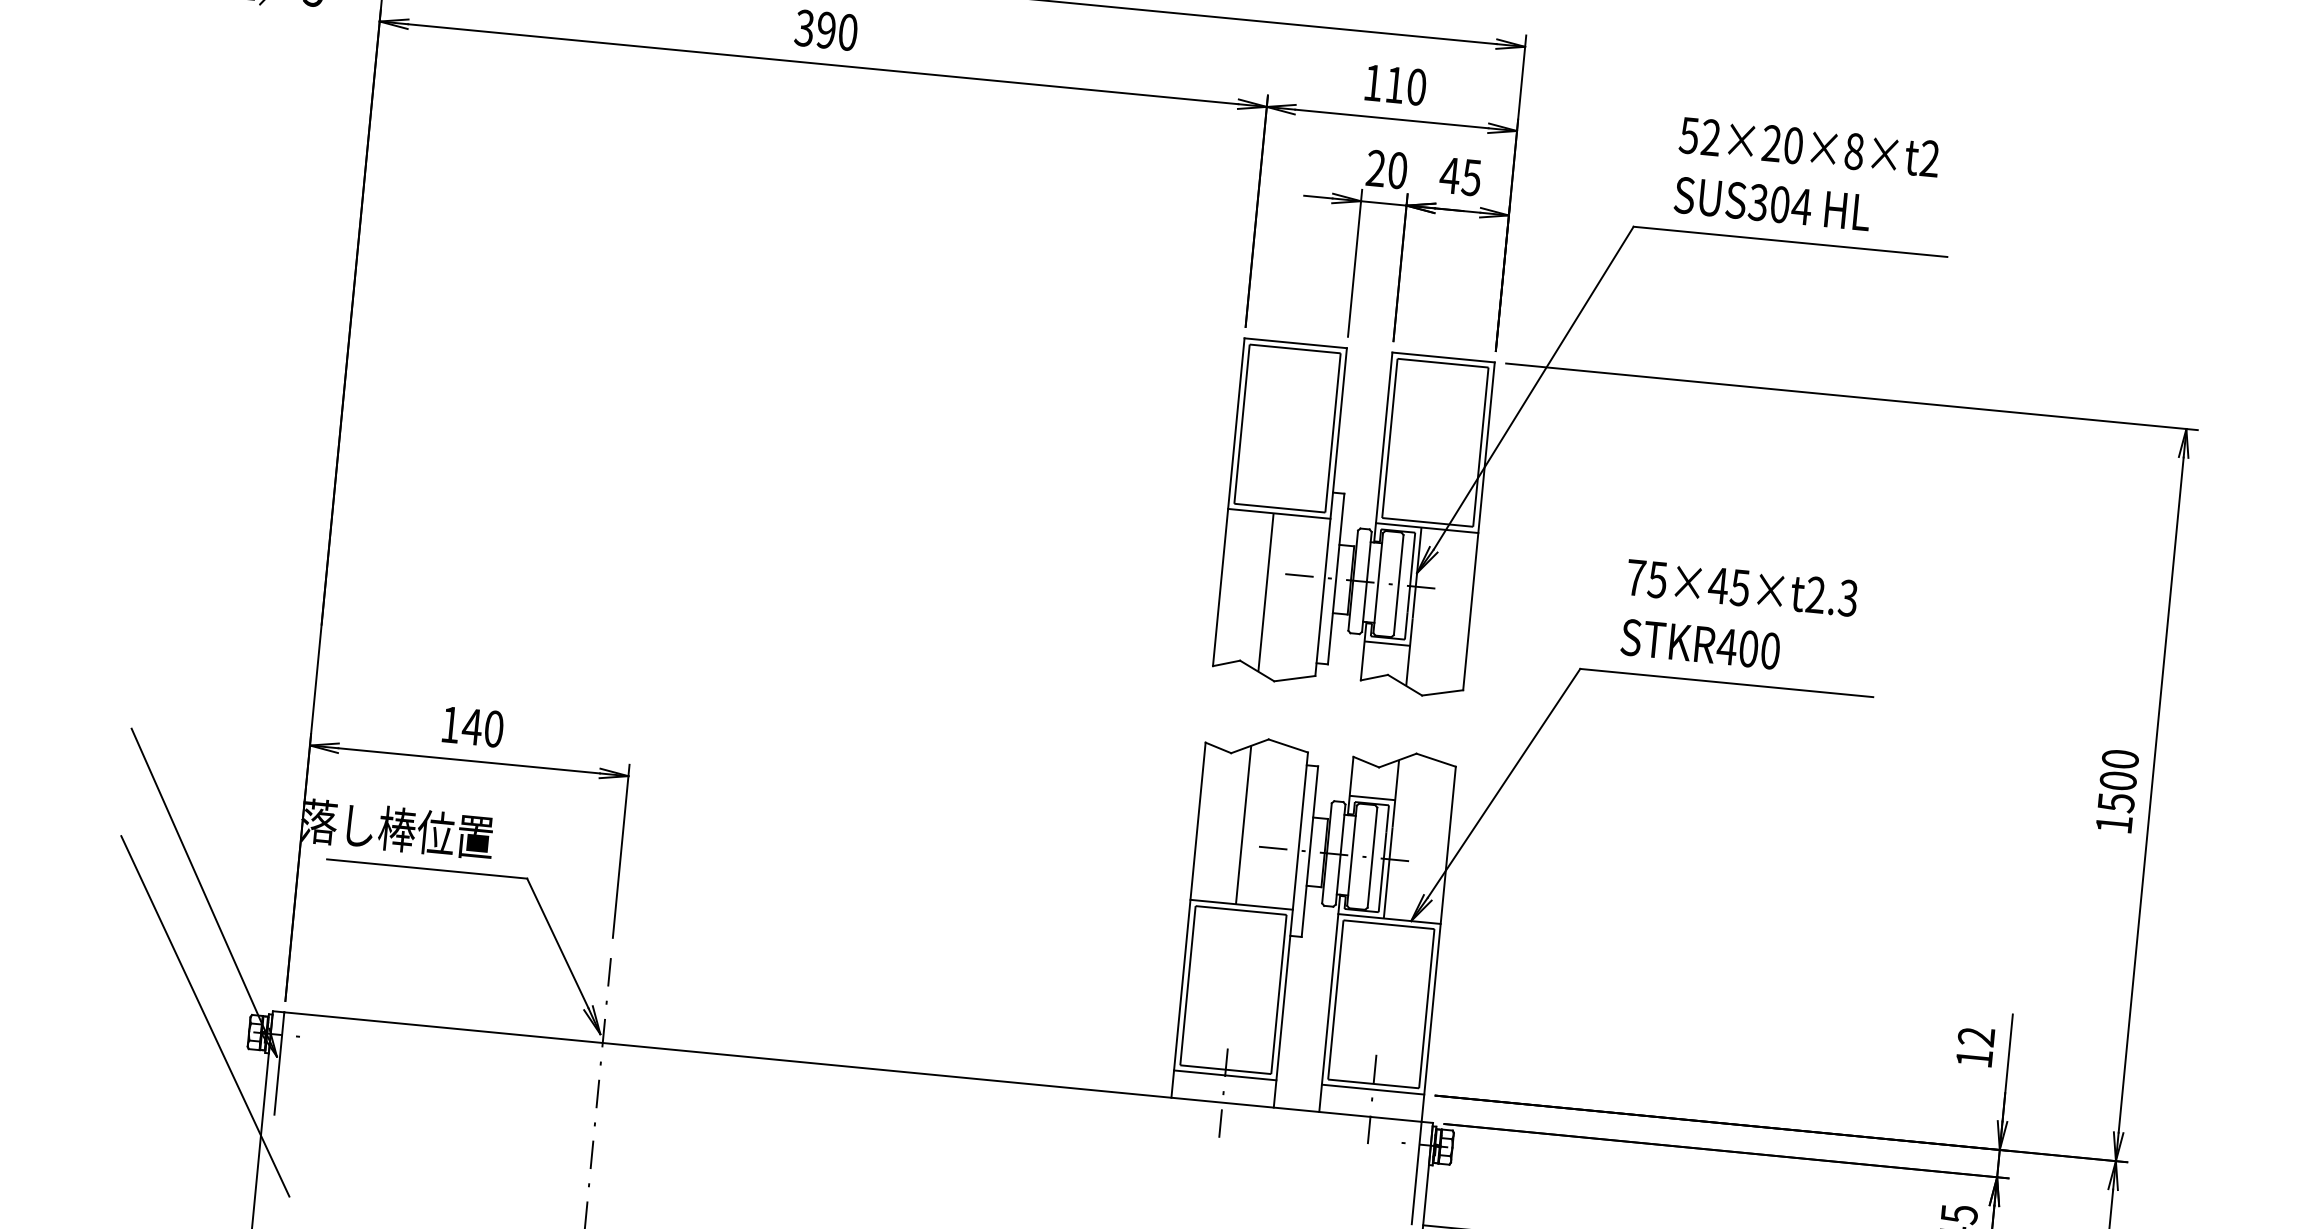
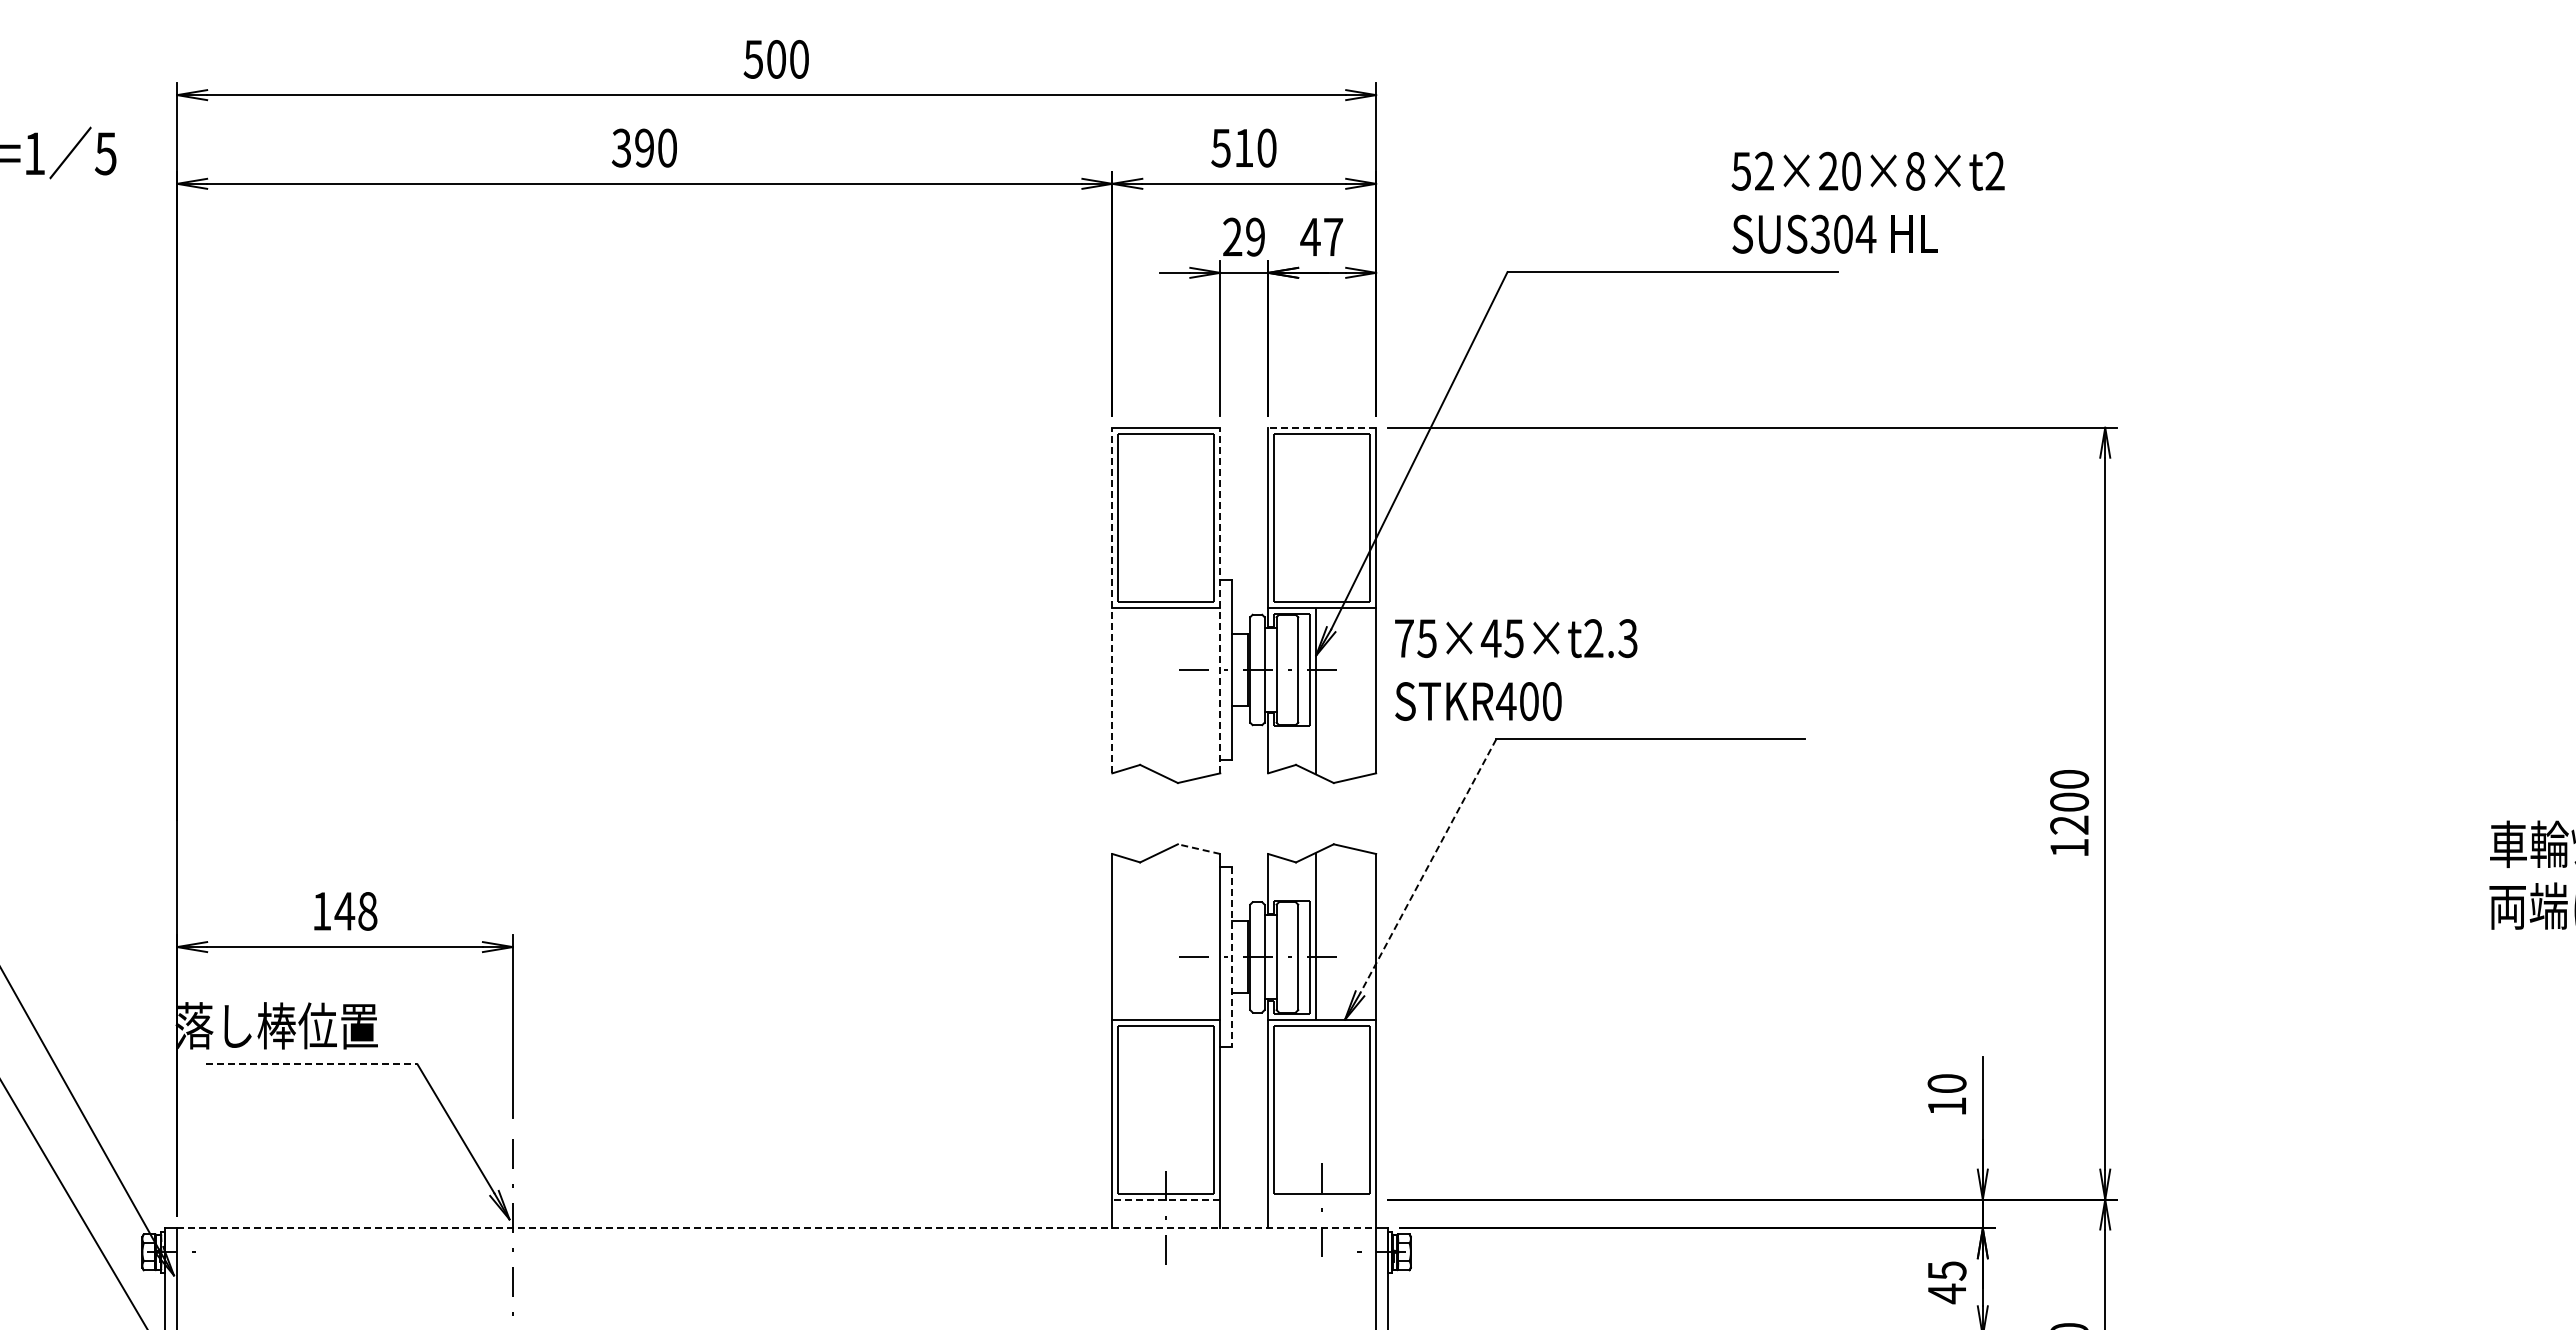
text: (1372, 83) -> (1220, 148), 110 -> 510
text: (1397, 169) -> (1255, 236), 20 -> 29
text: (1805, 176) -> (1867, 202), moved
text: (1471, 178) -> (1333, 237), 45 -> 47
line: (1443, 357) -> (1322, 427), solid -> dashed
line: (1228, 502) -> (1112, 600), solid -> dashed
line: (1331, 512) -> (1220, 600), solid -> dashed
line: (1266, 591) -> (1160, 690), removed
text: (1739, 617) -> (1516, 669), moved
line: (1387, 643) -> (1292, 732), removed
text: (493, 728) -> (367, 910), 140 -> 148
line: (1288, 746) -> (1199, 849), solid -> dashed
line: (1503, 783) -> (1427, 866), solid -> dashed
line: (1372, 798) -> (1292, 895), removed
text: (2116, 803) -> (2069, 825), 1500 -> 1200
line: (1243, 824) -> (1160, 935), removed
line: (1310, 851) -> (1232, 957), solid -> dashed
line: (427, 869) -> (312, 1064), solid -> dashed
text: (1975, 1036) -> (1946, 1083), 12 -> 10
line: (853, 1067) -> (777, 1228), solid -> dashed
line: (1225, 1075) -> (1166, 1199), solid -> dashed
line: (1373, 1089) -> (1322, 1199), removed

